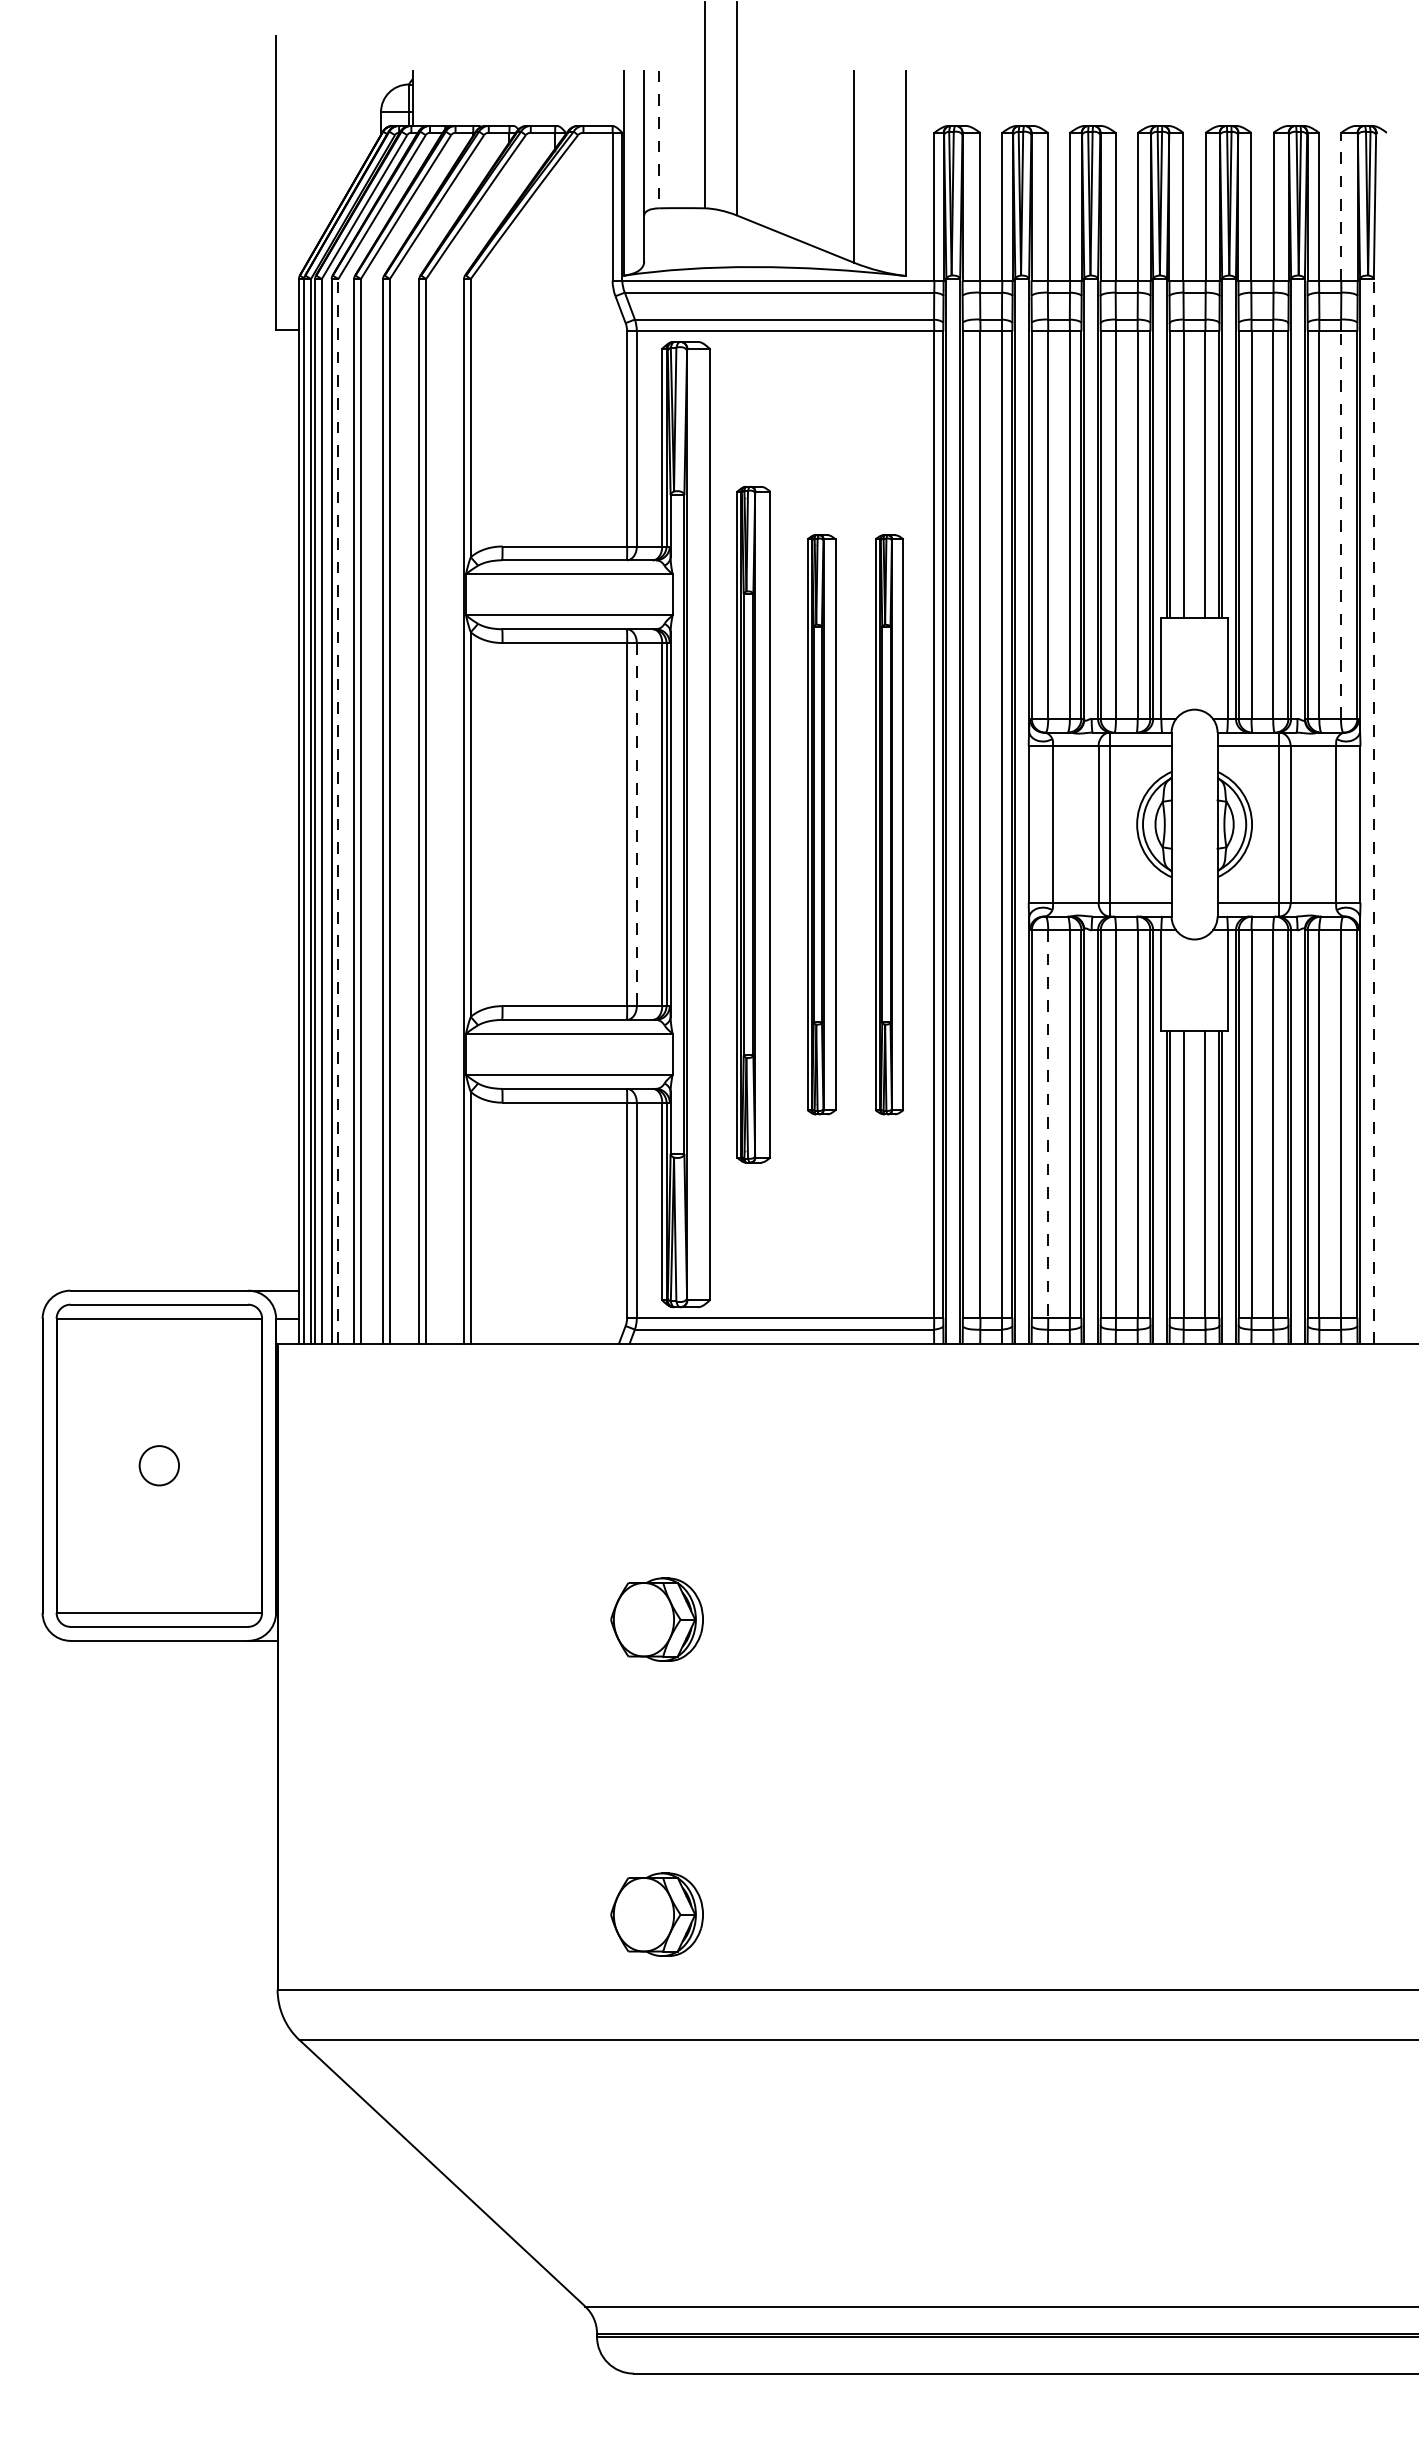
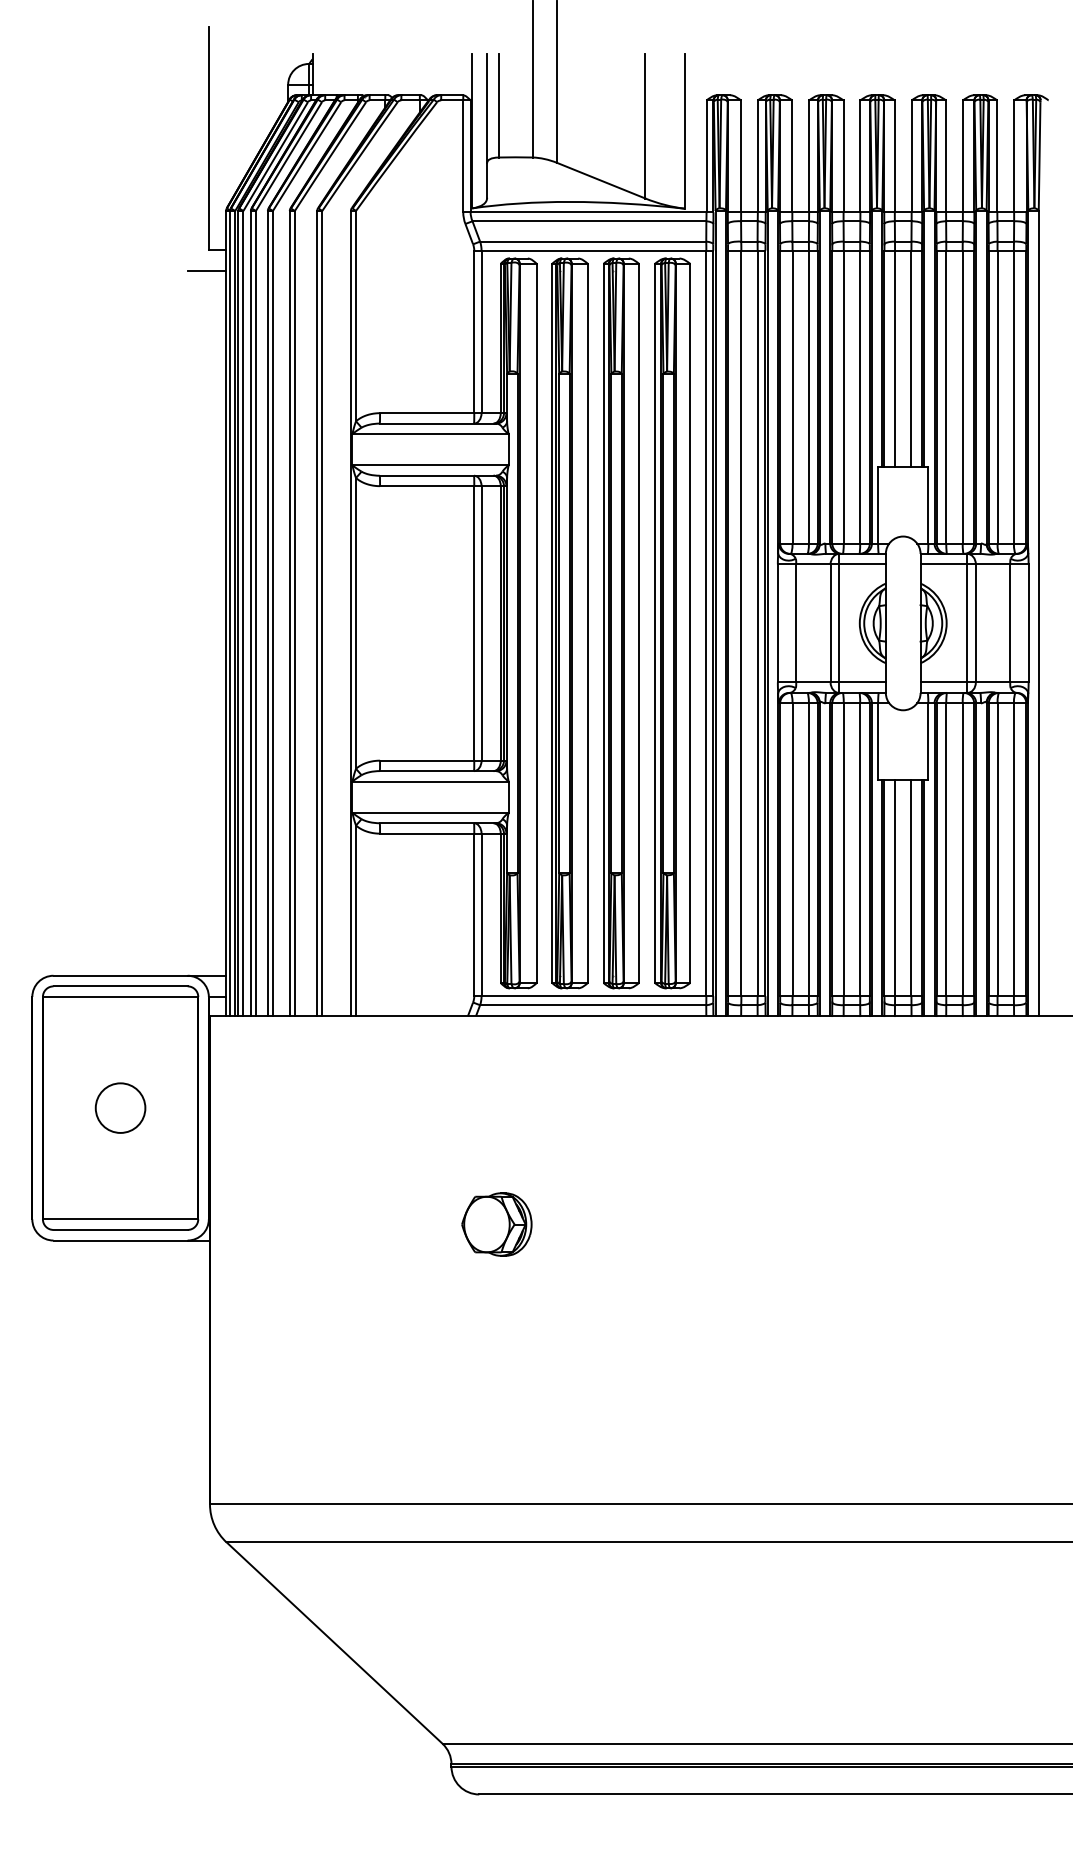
line: (659, 139) -> (498, 105), dashed -> solid
line: (1341, 206) -> (1014, 156), dashed -> solid
line: (273, 358) -> (206, 271), added
line: (1340, 525) -> (1013, 397), dashed -> solid
line: (338, 811) -> (256, 613), dashed -> solid
line: (1373, 811) -> (1038, 613), dashed -> solid
line: (636, 824) -> (481, 623), dashed -> solid
part: (753, 824) -> (569, 623), size x1.43
part: (821, 824) -> (621, 623), size x1.67
part: (889, 824) -> (672, 623), size x1.67
line: (1048, 1124) -> (792, 850), dashed -> solid
circle: (159, 1465) -> (120, 1107), size x1.67
part: (656, 1914) -> (496, 1447), removed

